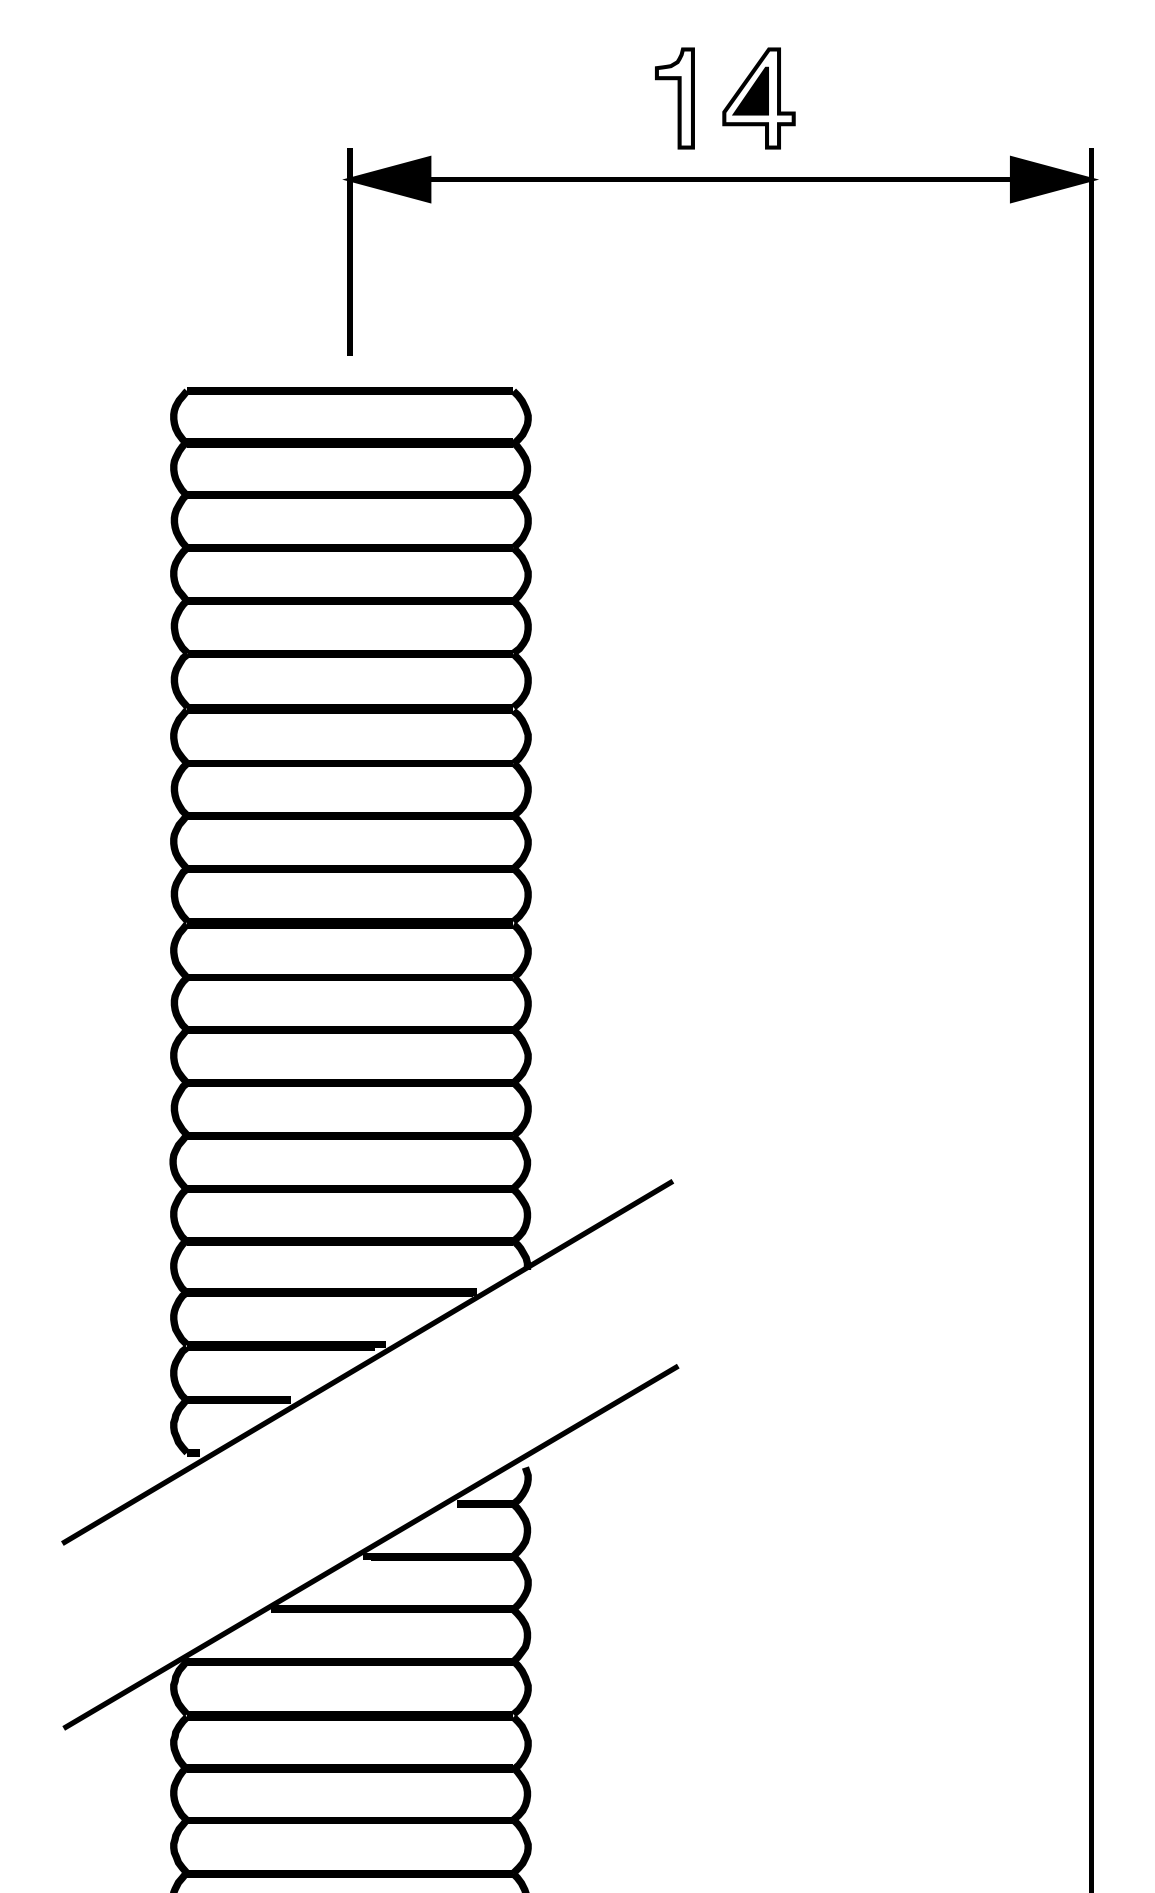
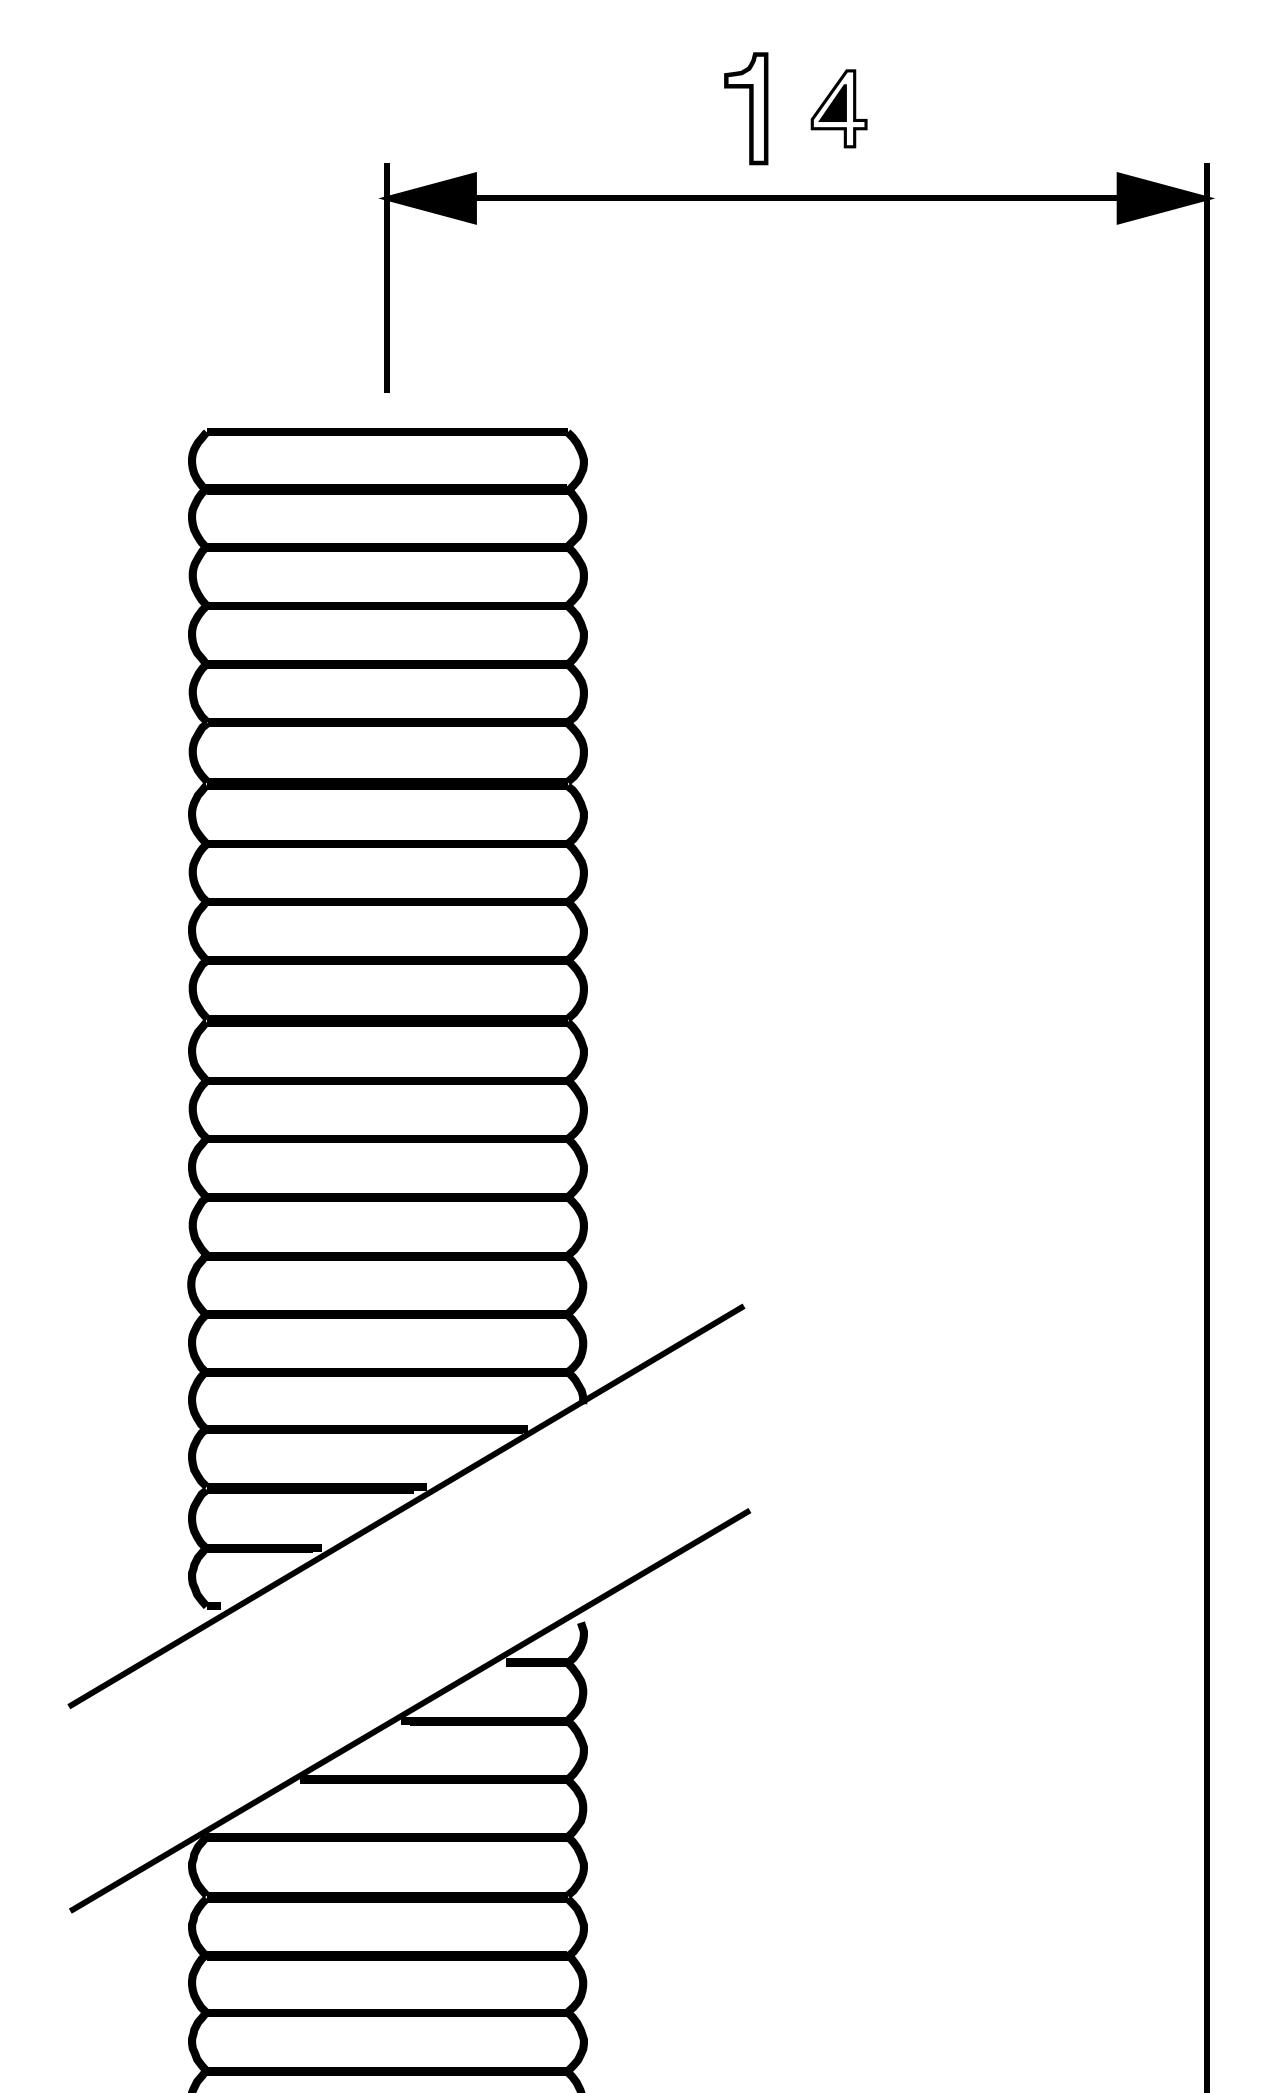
part: (758, 98) -> (838, 108), size x0.7

